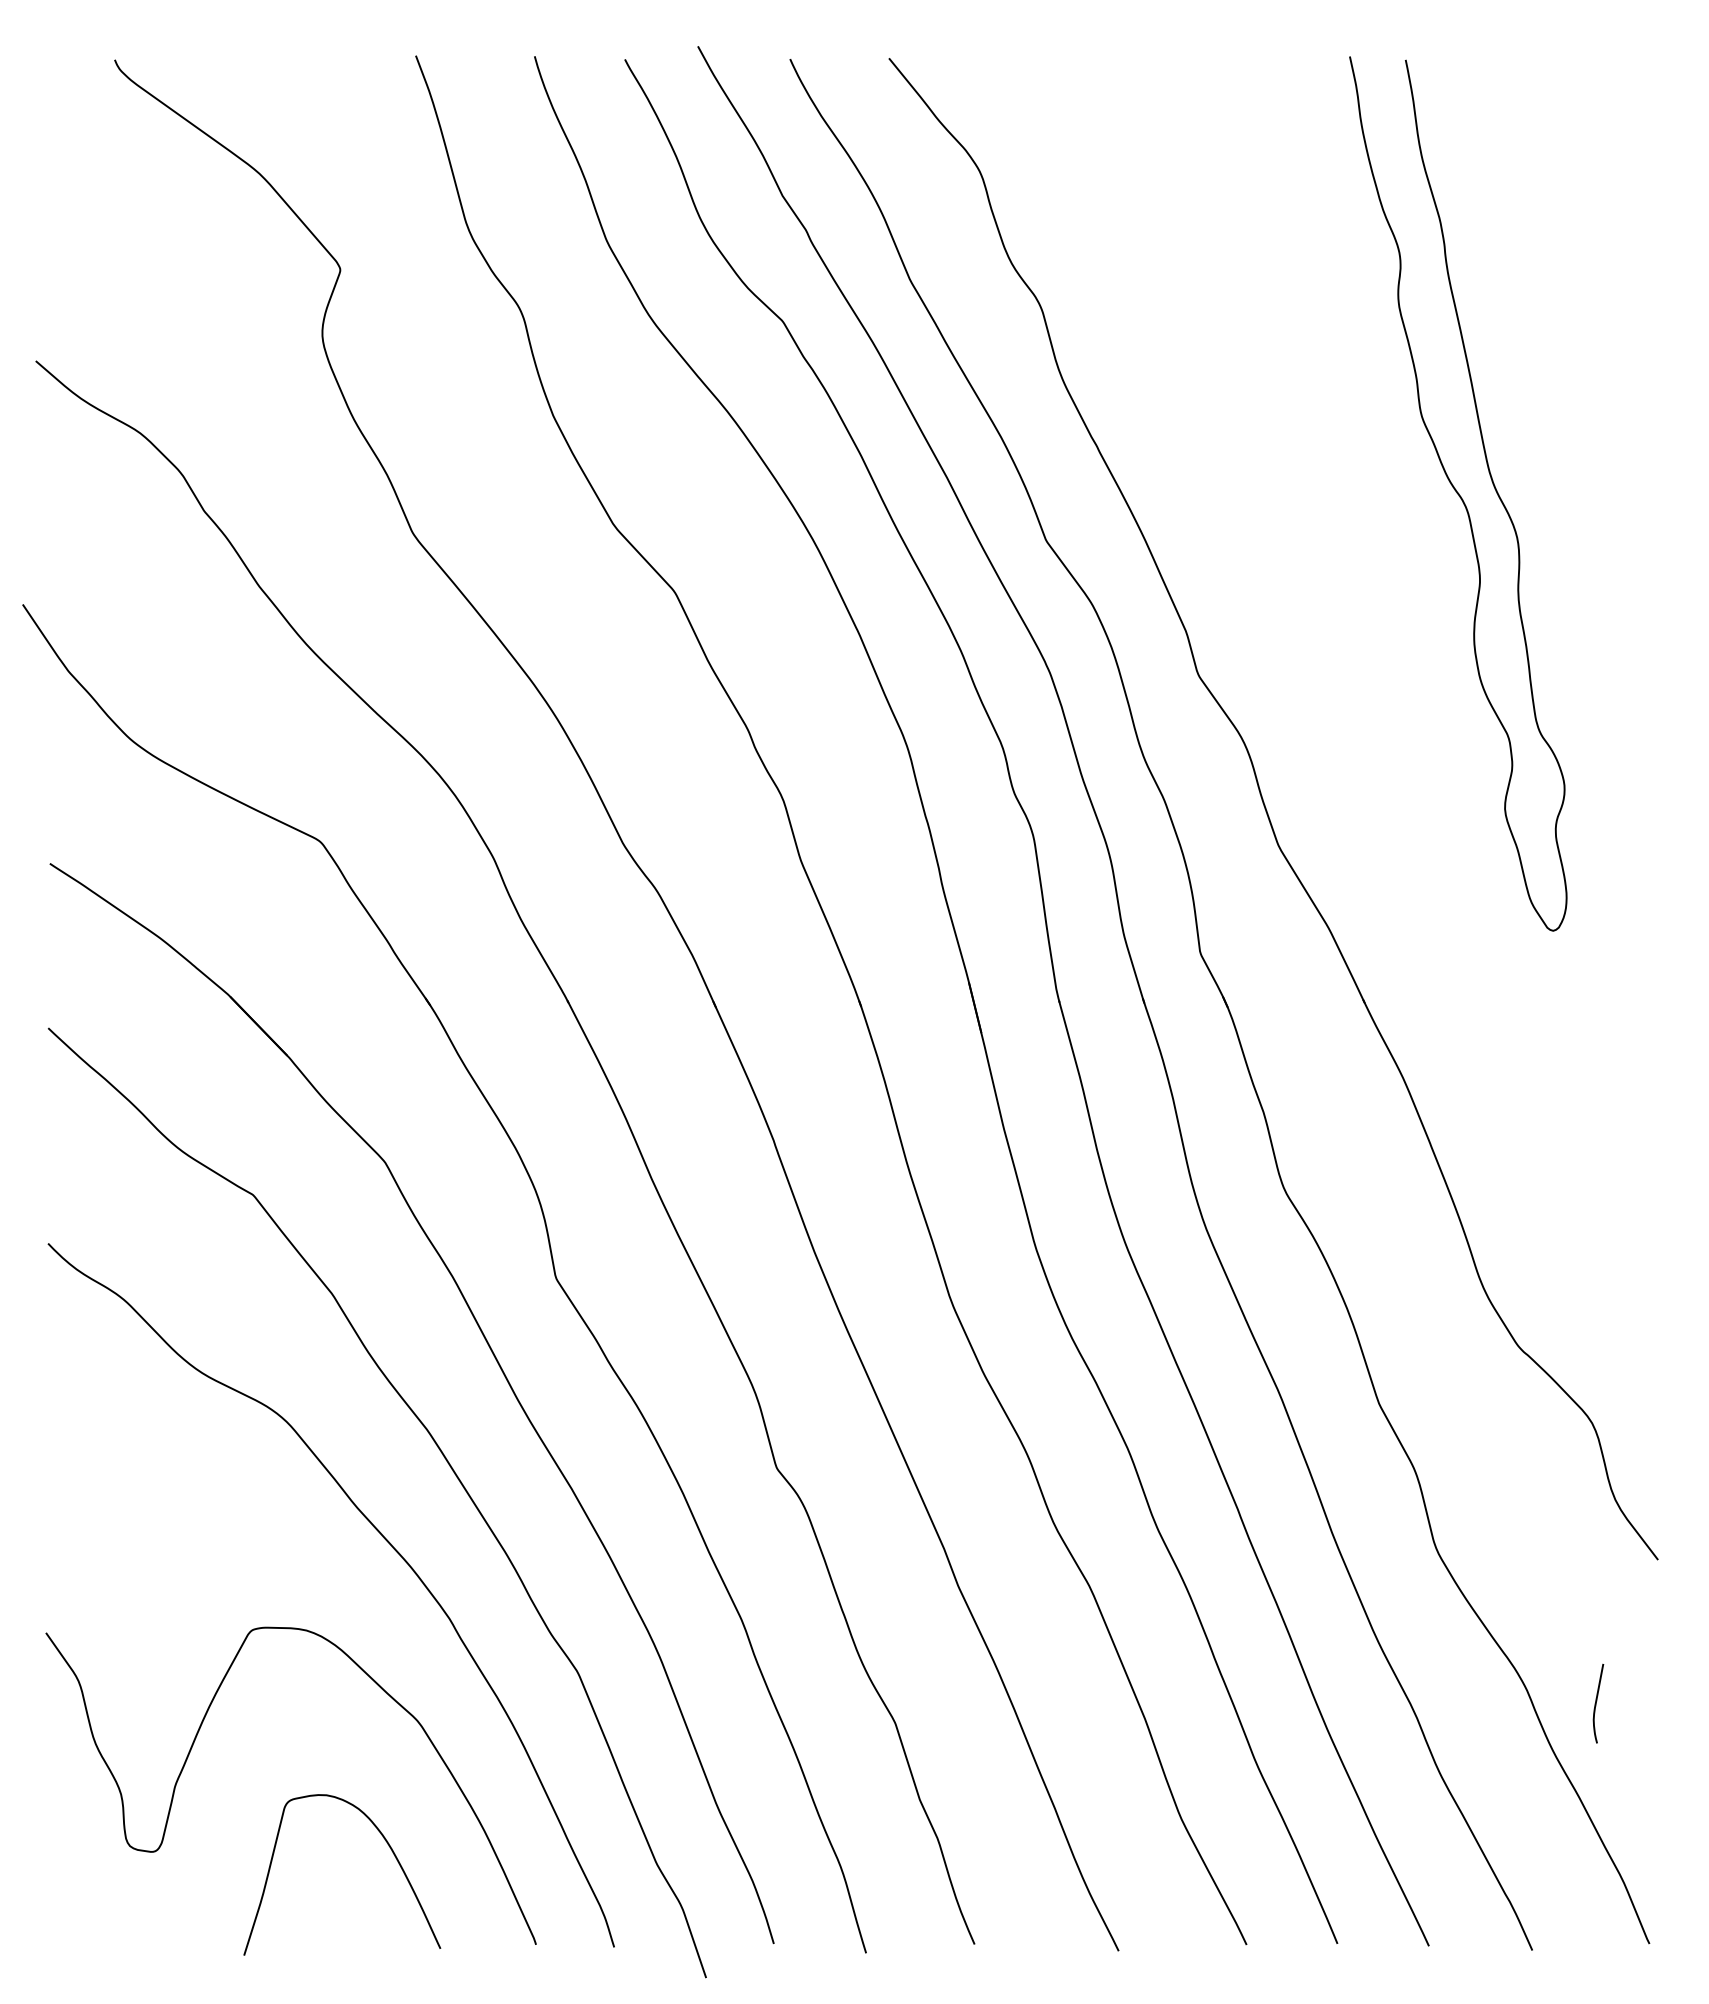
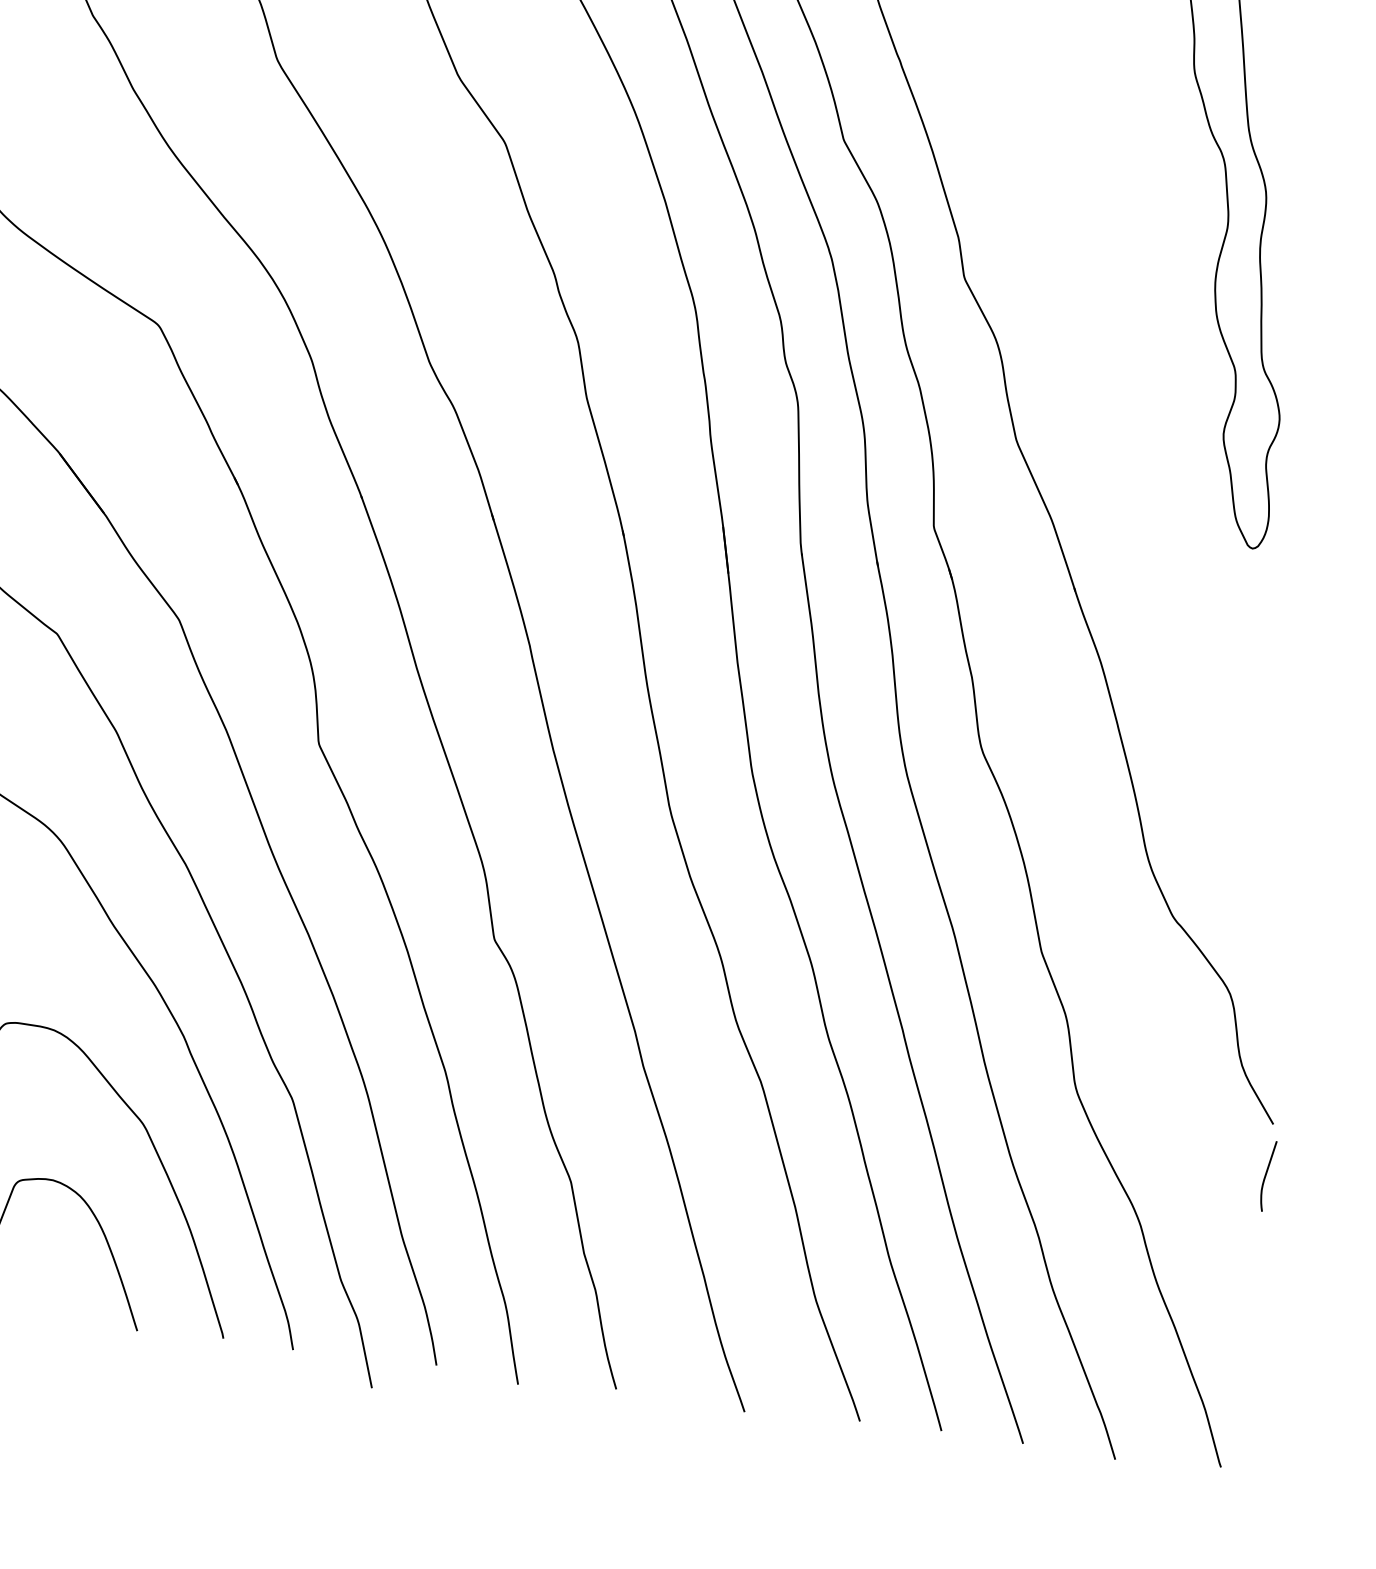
curve: (1596, 1703) -> (1266, 1175), moved

